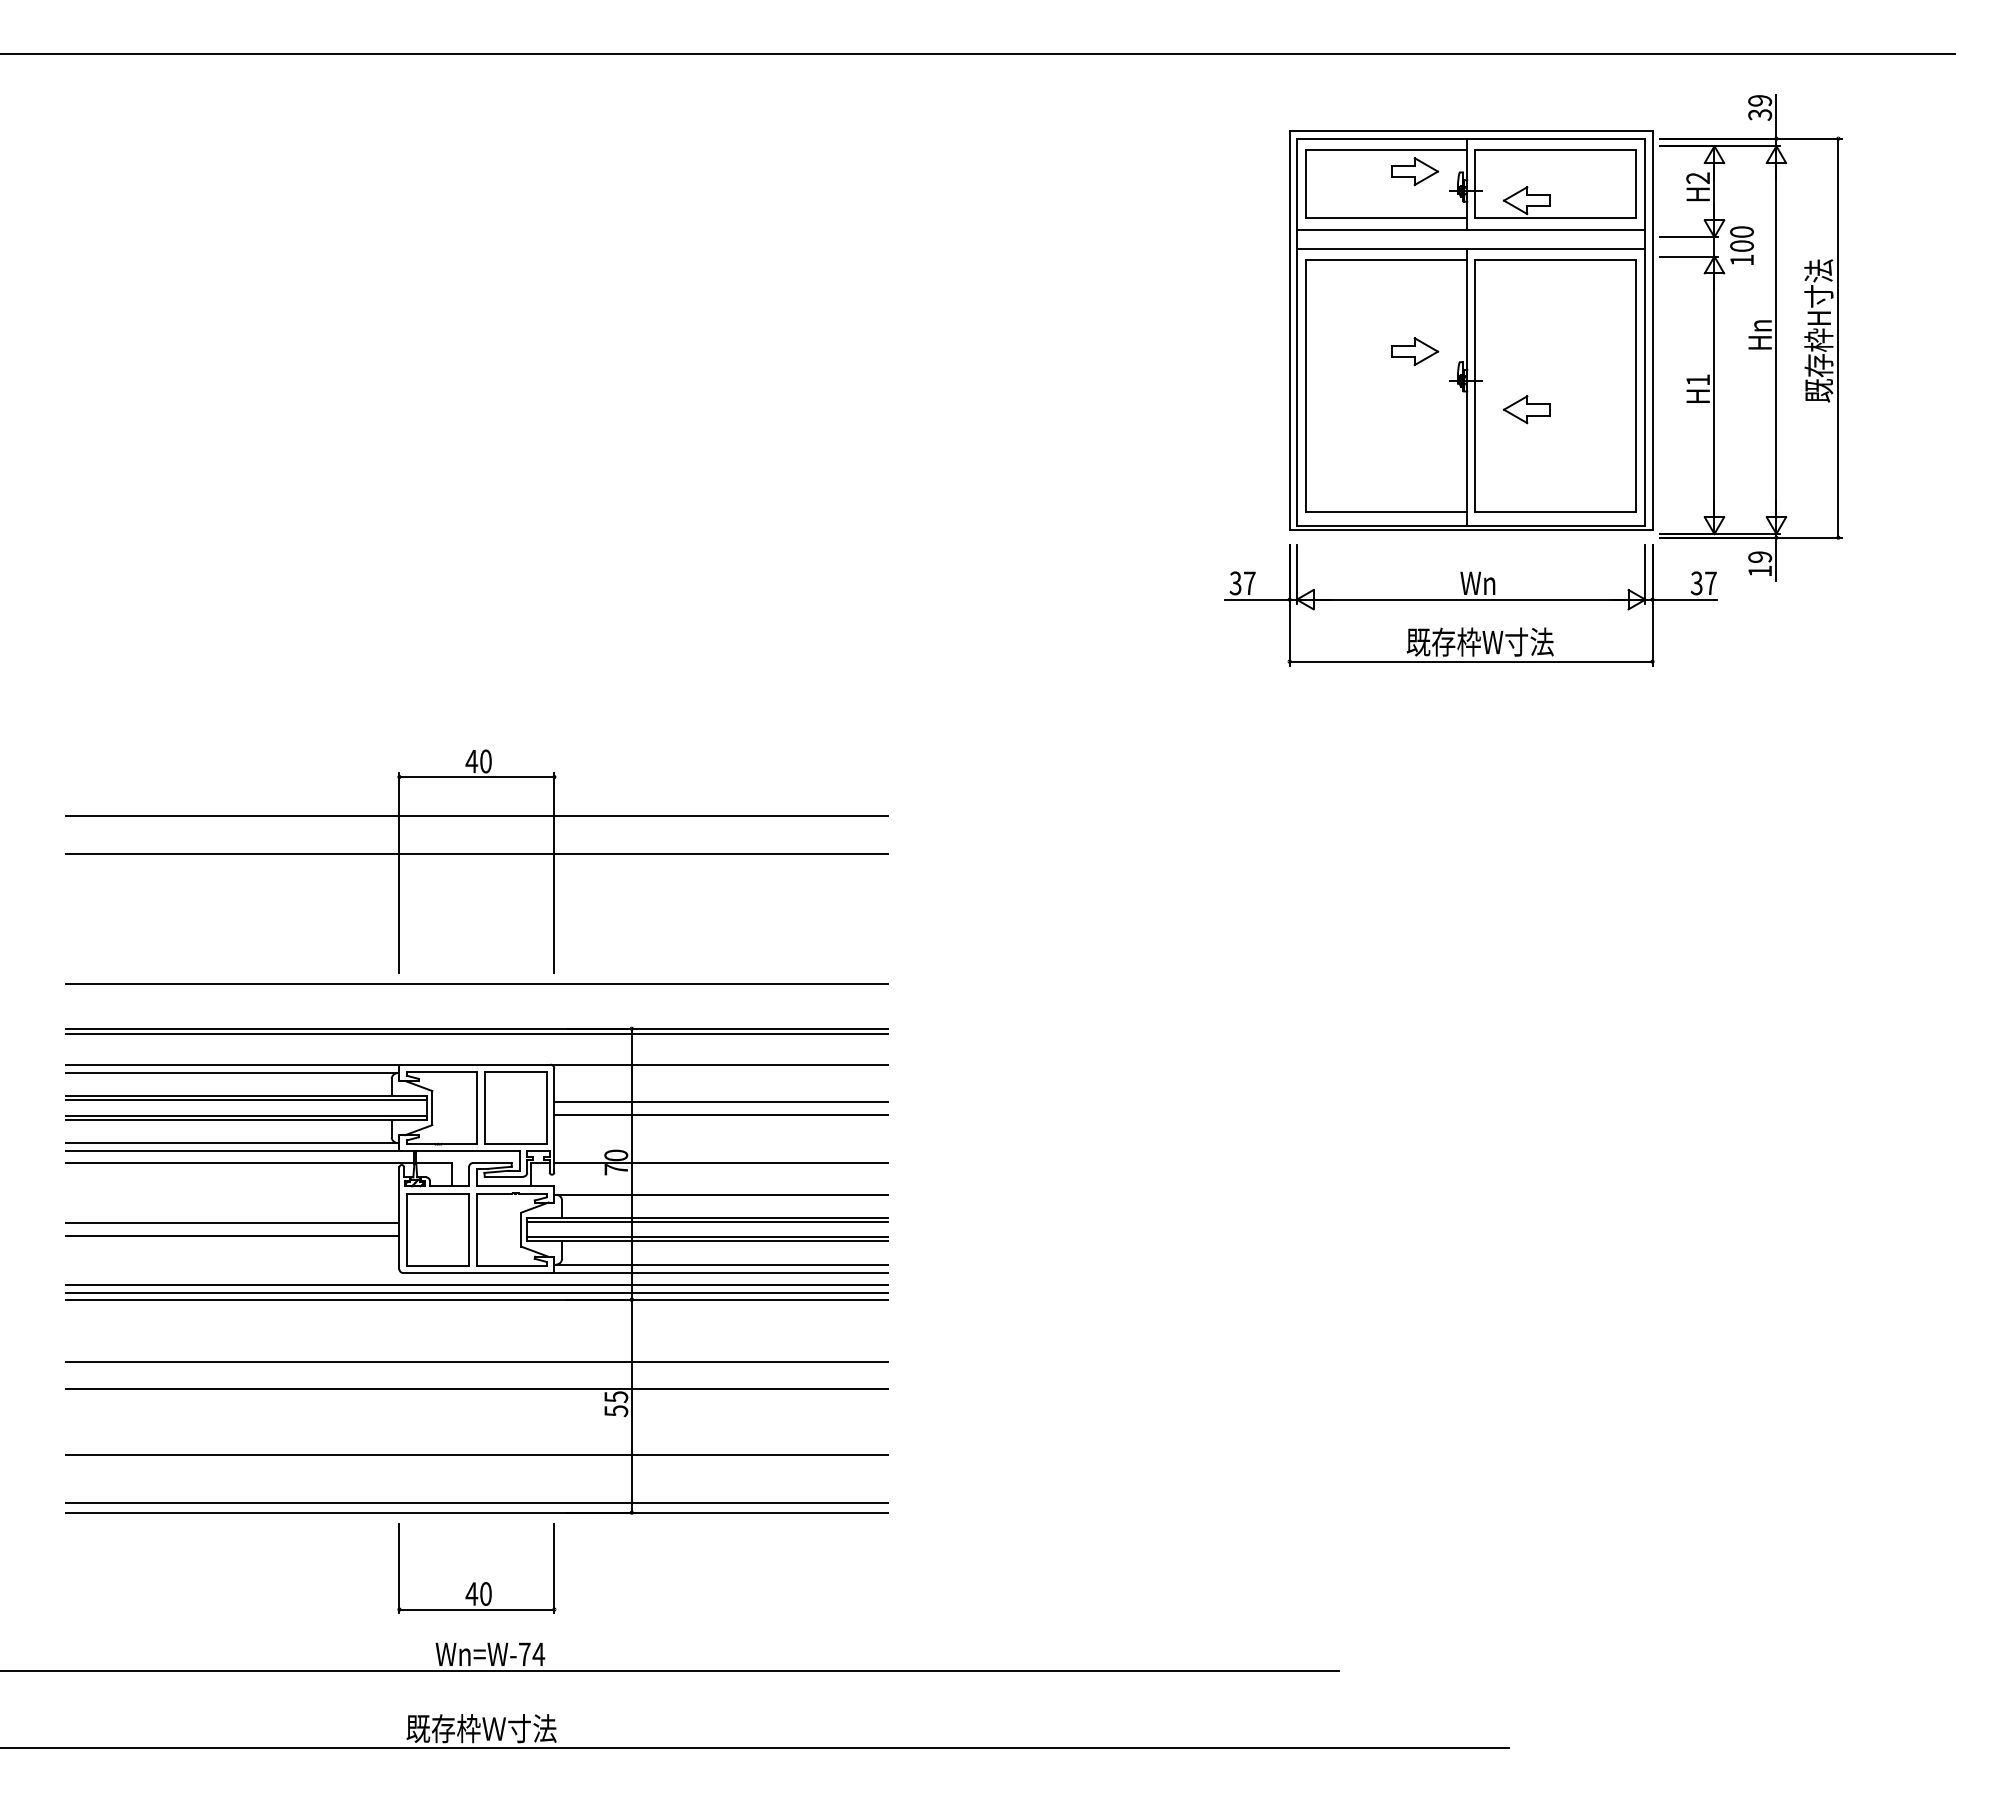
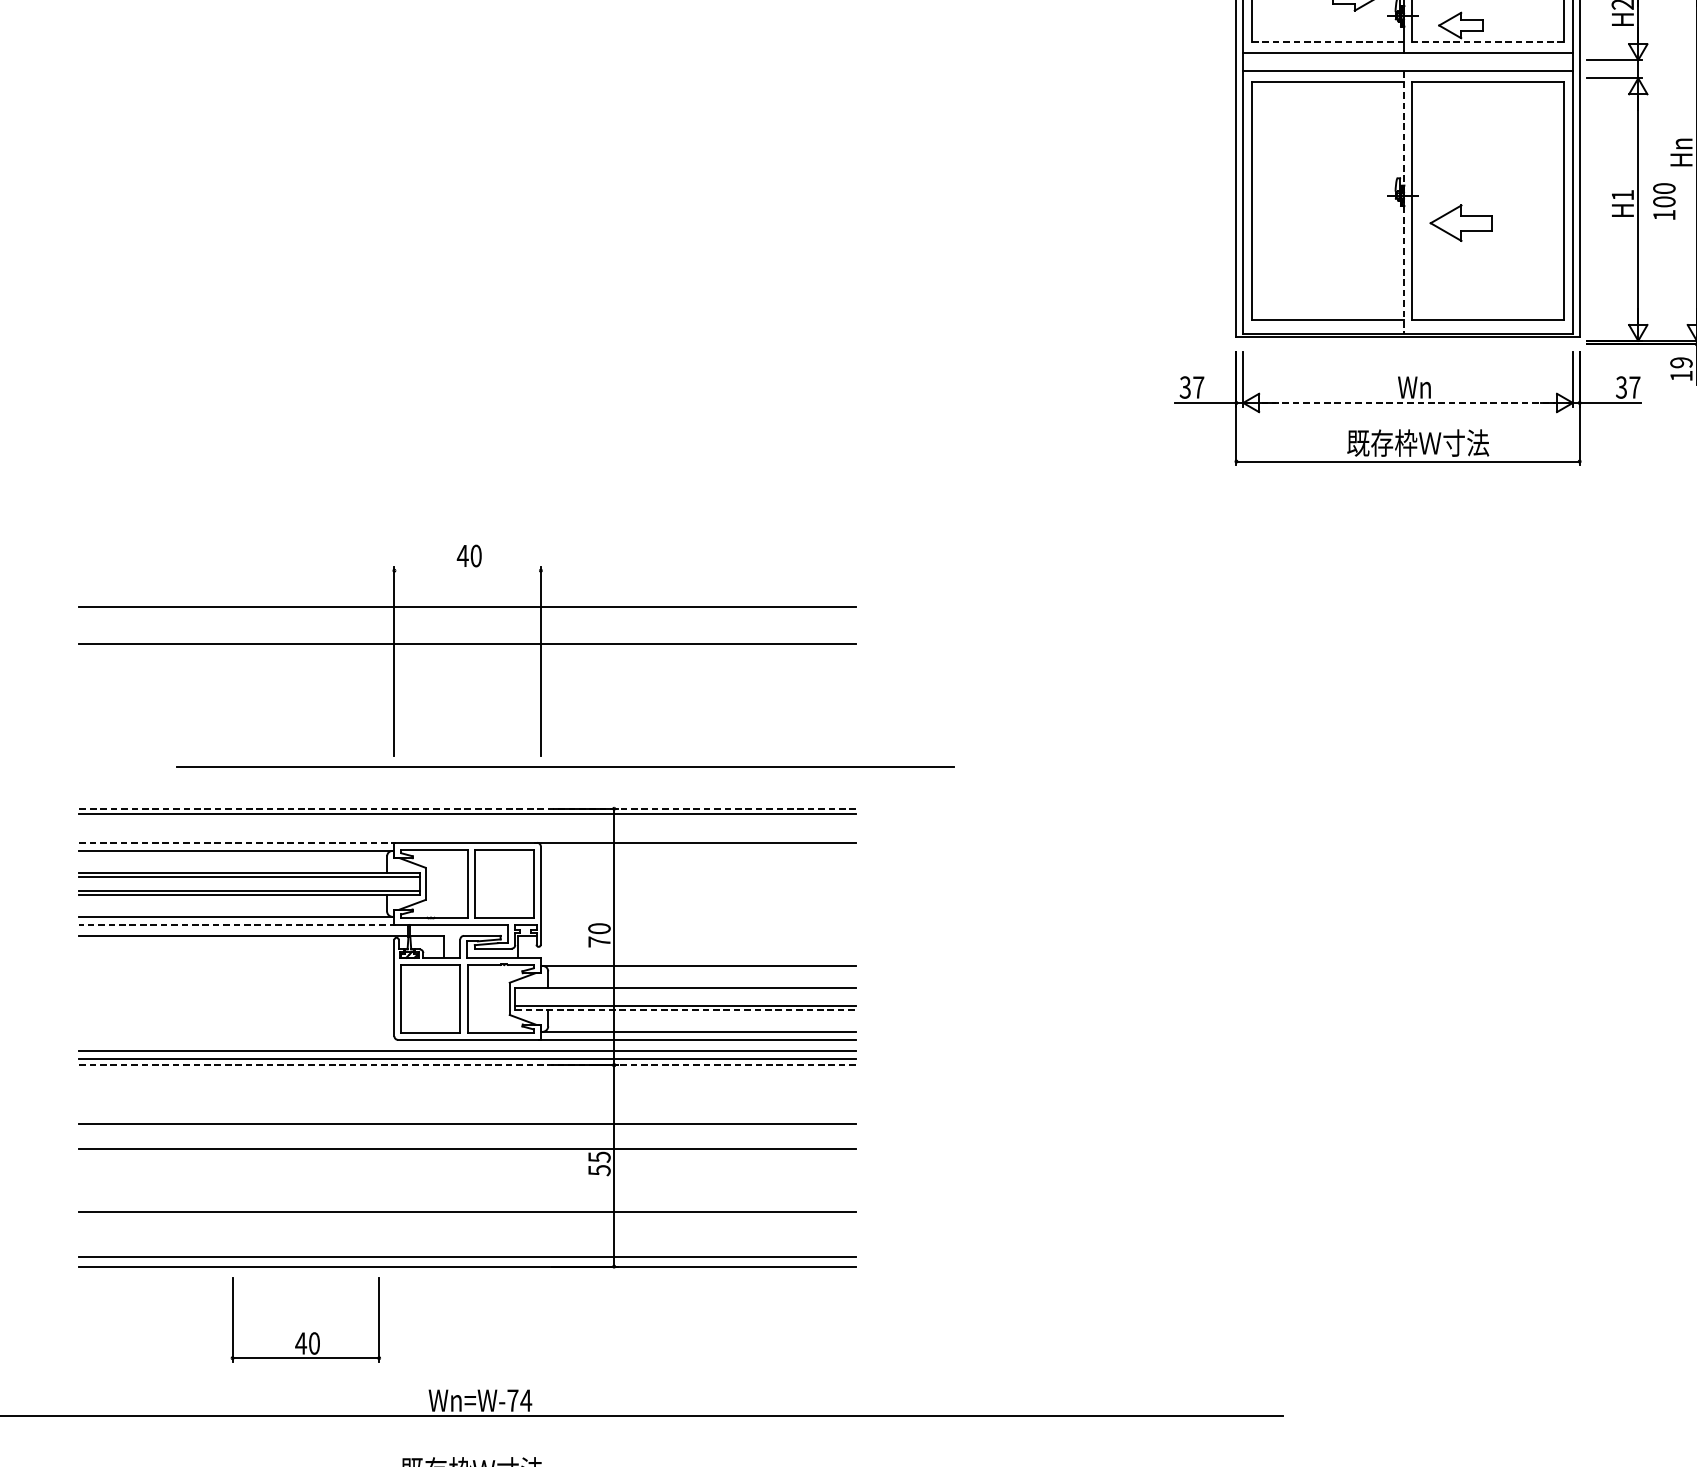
line: (1386, 218) -> (1328, 42), solid -> dashed
line: (1555, 218) -> (1487, 42), solid -> dashed
text: (1741, 245) -> (1663, 201), moved
part: (1415, 351) -> (1355, 168), removed
line: (1467, 387) -> (1404, 202), solid -> dashed
part: (1526, 409) -> (1460, 223), size x1.4
line: (1471, 599) -> (1408, 402), solid -> dashed
text: (1519, 641) -> (1453, 442), 既存枠W寸法 -> 既存枠Ｗ寸法
line: (476, 777) -> (467, 571), removed
line: (476, 983) -> (564, 766), moved
line: (476, 1028) -> (467, 808), solid -> dashed
line: (233, 1064) -> (237, 842), solid -> dashed
line: (720, 1101) -> (698, 877), removed
line: (720, 1114) -> (698, 889), removed
line: (233, 1151) -> (237, 924), solid -> dashed
line: (720, 1163) -> (698, 936), removed
line: (707, 1221) -> (685, 991), removed
line: (232, 1223) -> (236, 993), removed
line: (232, 1236) -> (236, 1005), removed
line: (707, 1241) -> (685, 1010), solid -> dashed
line: (476, 1299) -> (467, 1064), solid -> dashed
part: (475, 1582) -> (304, 1332), moved

